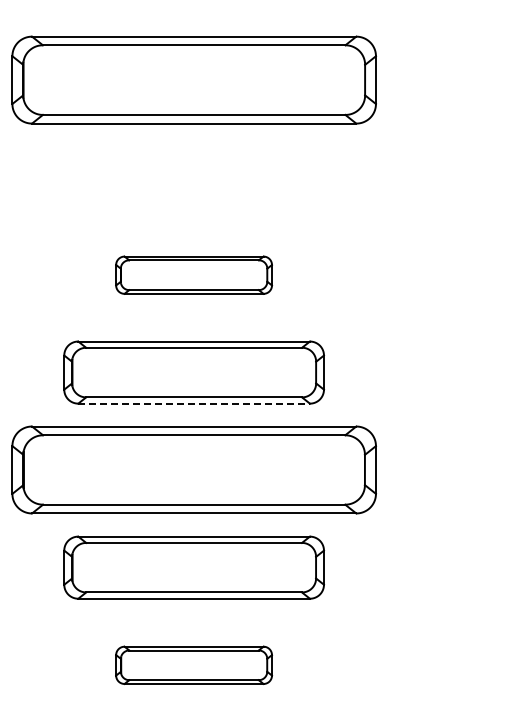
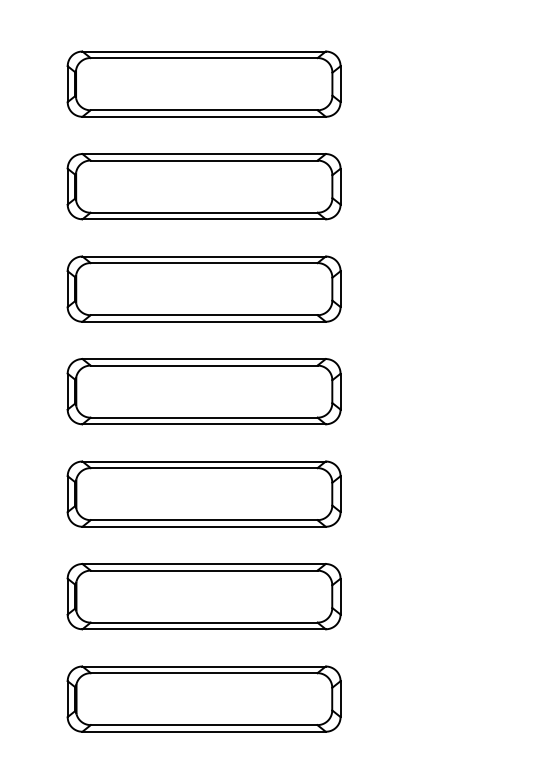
part: (193, 79) -> (203, 83), size x0.71
part: (193, 177) -> (203, 186), added
part: (193, 275) -> (203, 289), size x1.67
line: (194, 403) -> (204, 424), dashed -> solid
part: (193, 470) -> (203, 494), size x0.71
part: (193, 665) -> (203, 699), size x1.67

